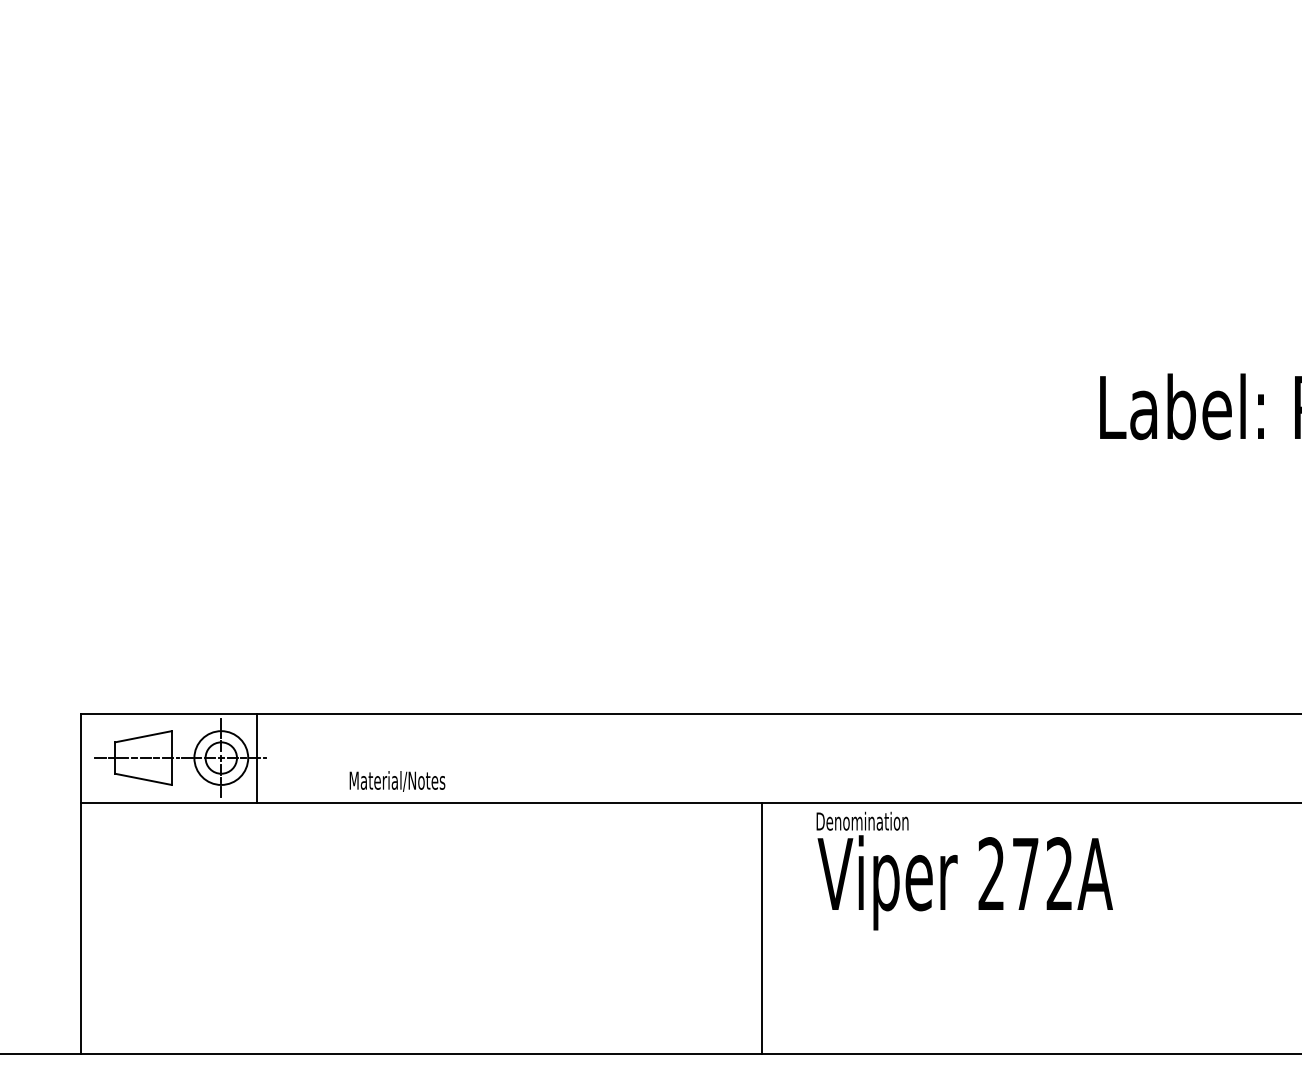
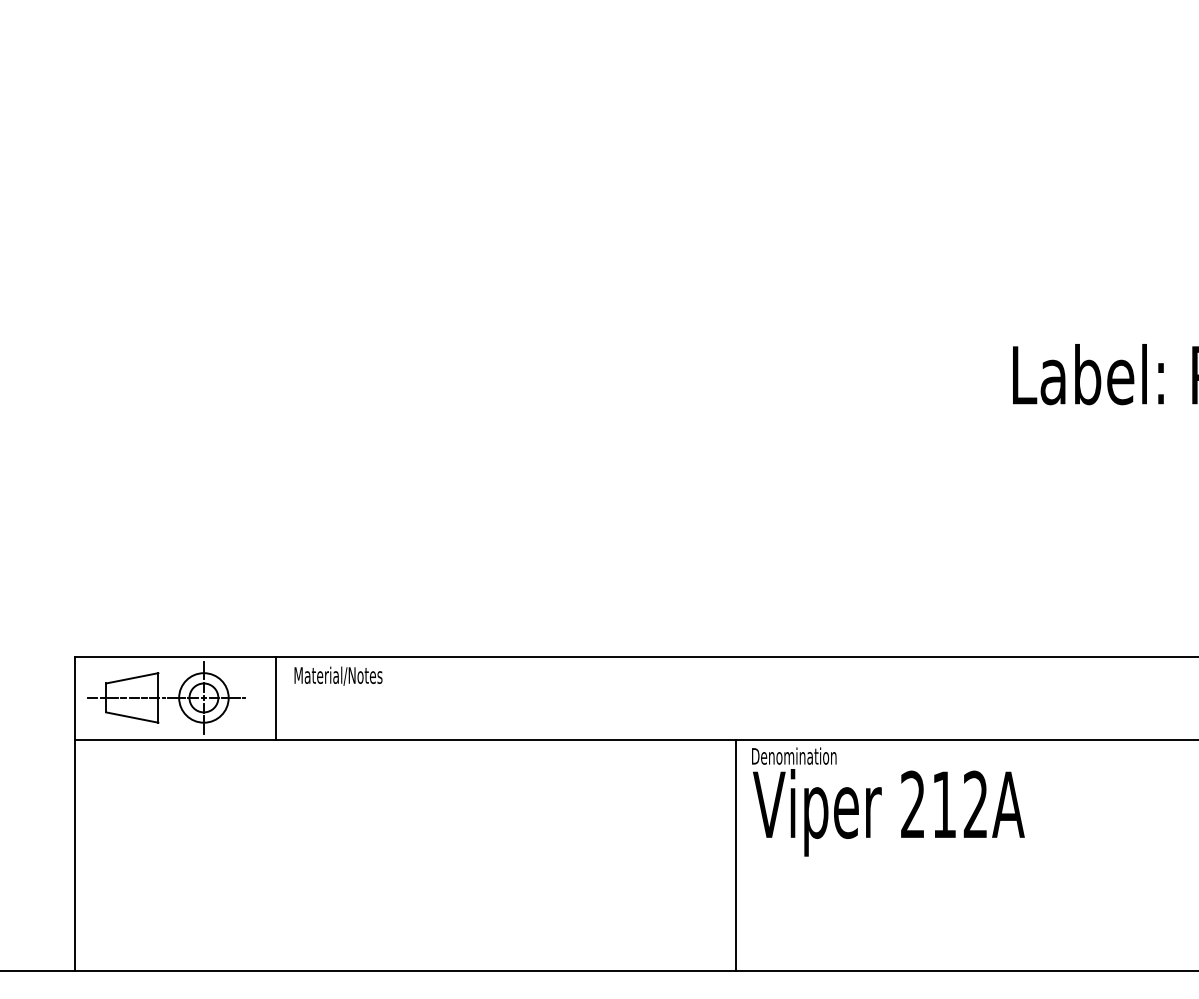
line: (256, 758) -> (275, 698), moved
text: (397, 781) -> (338, 676), moved
text: (1025, 873) -> (944, 804), 272A -> 212A
line: (761, 928) -> (735, 854), moved

